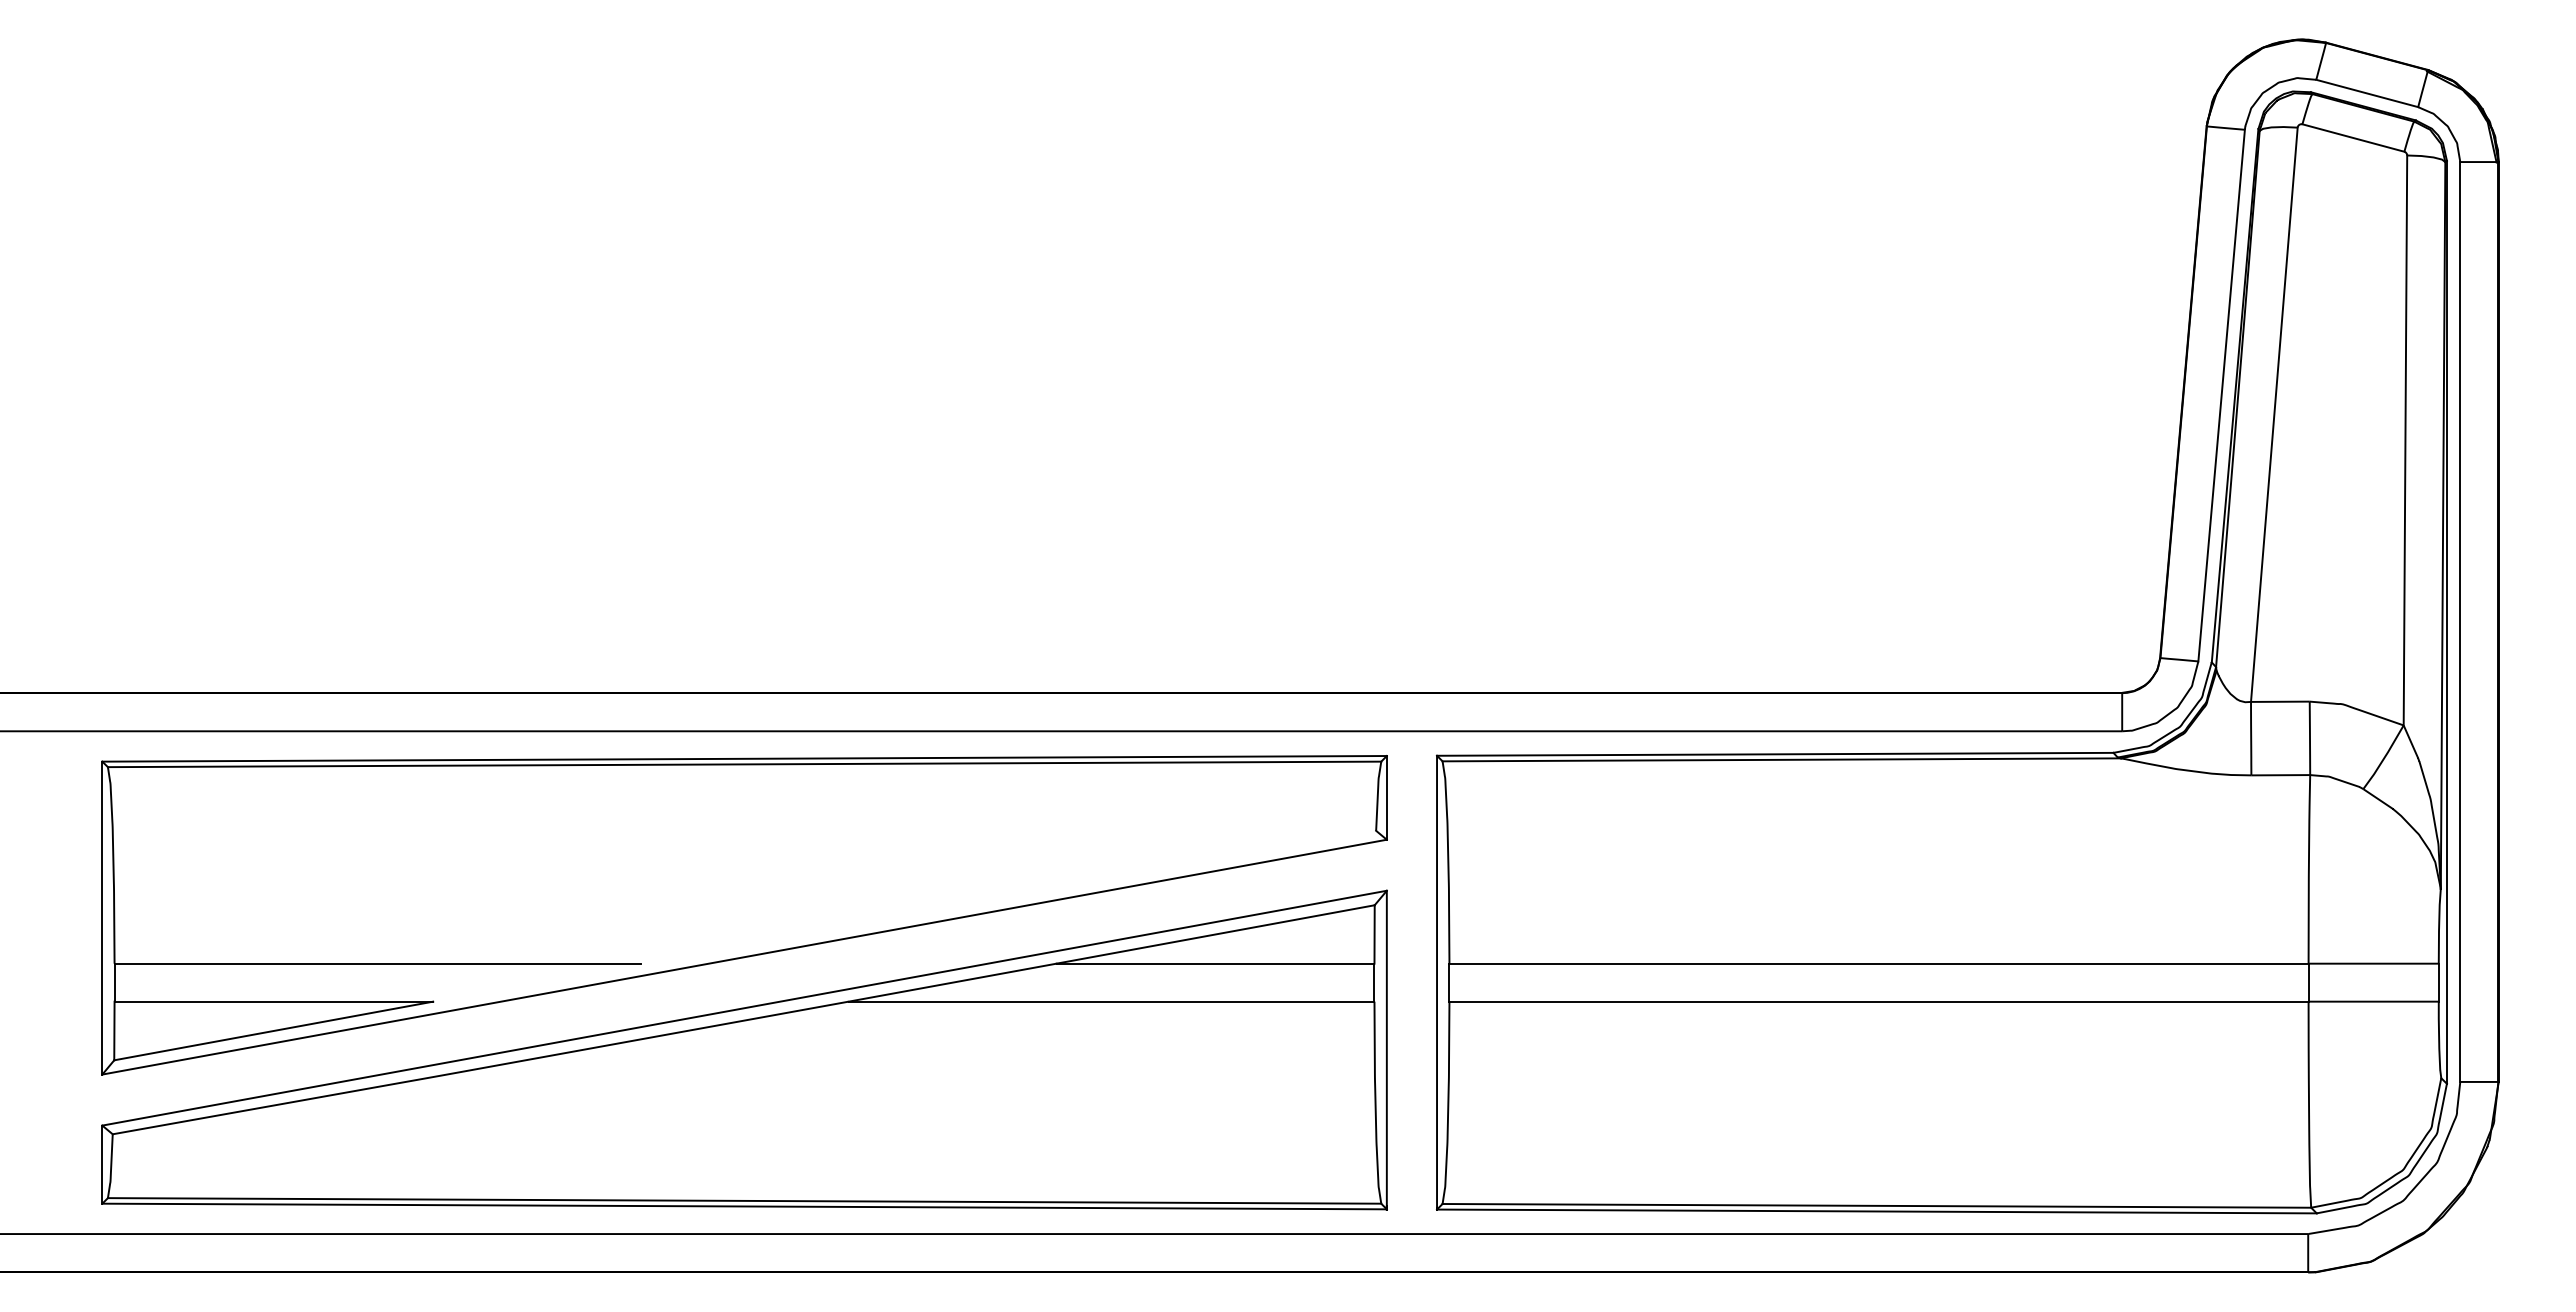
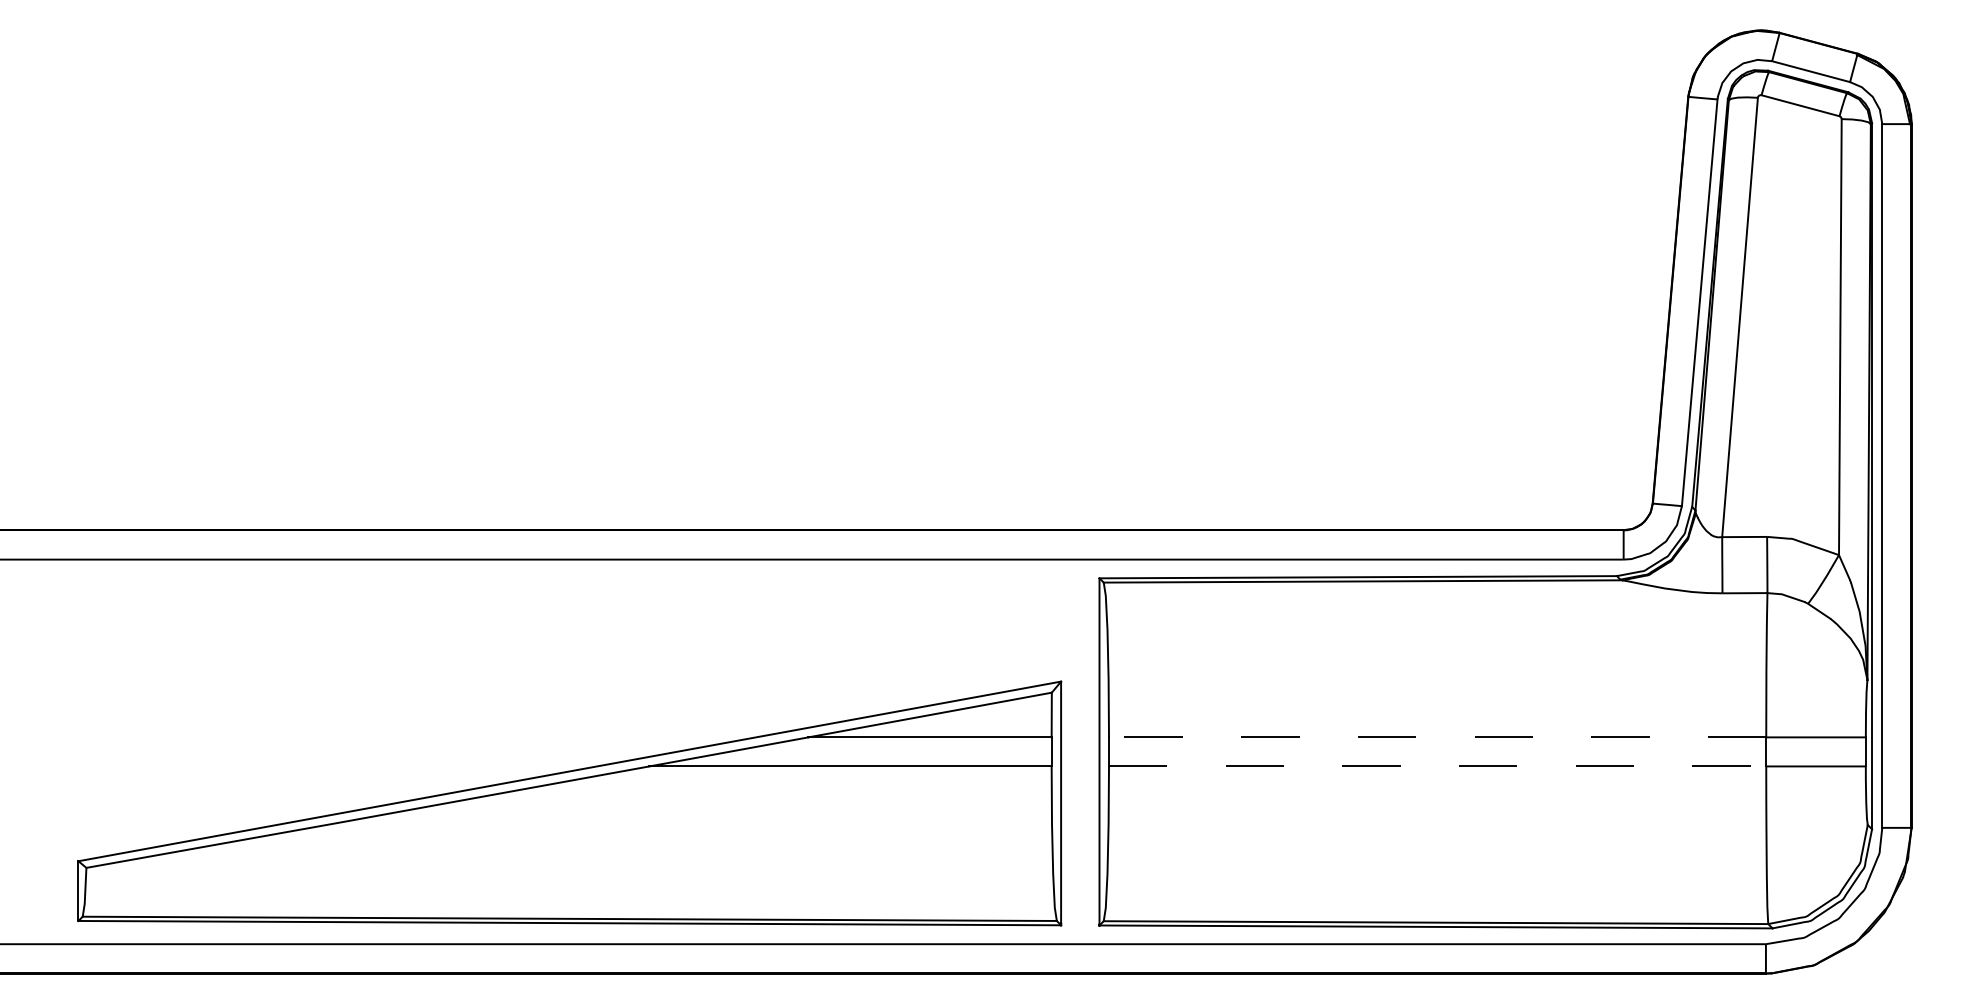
part: (744, 915) -> (569, 700), removed
line: (1879, 963) -> (1437, 737), solid -> dashed
line: (1879, 1001) -> (1437, 766), solid -> dashed

